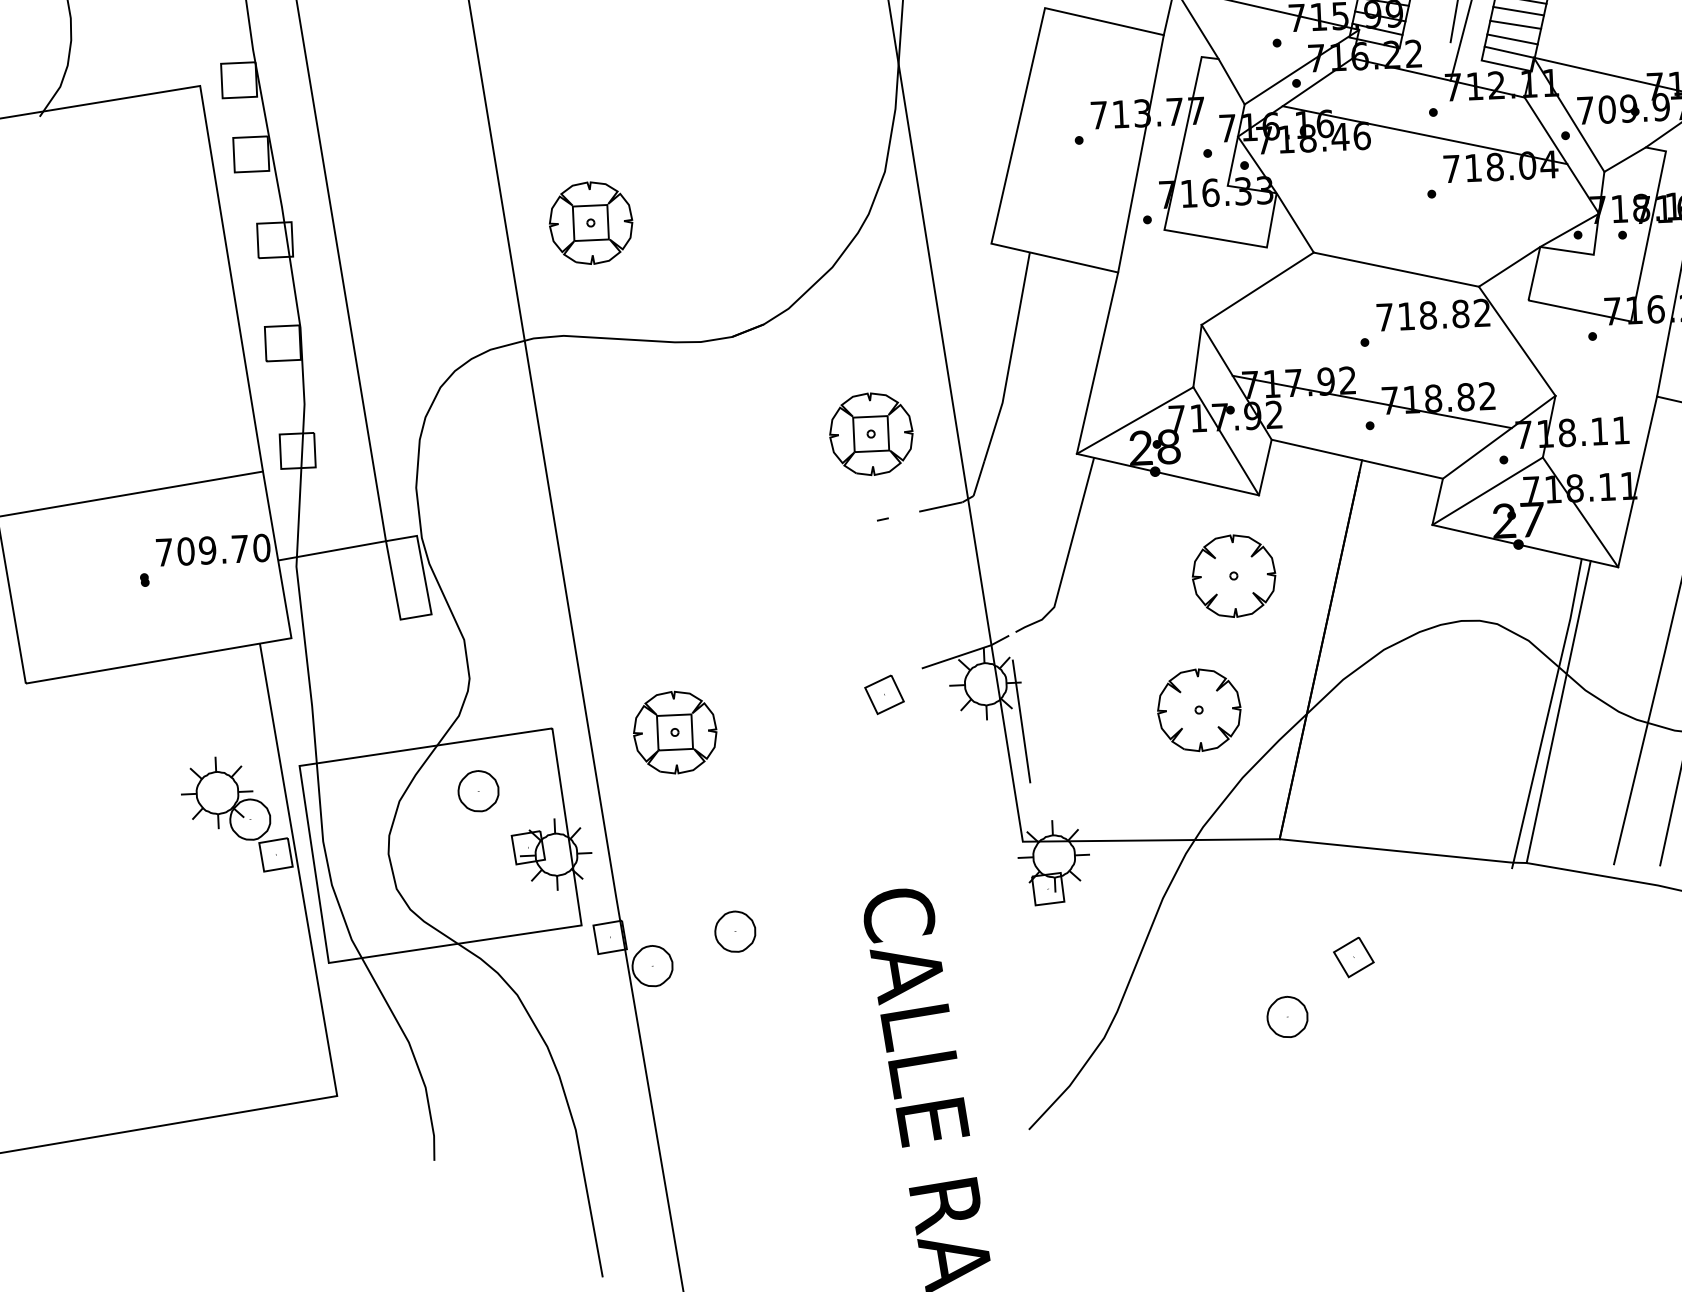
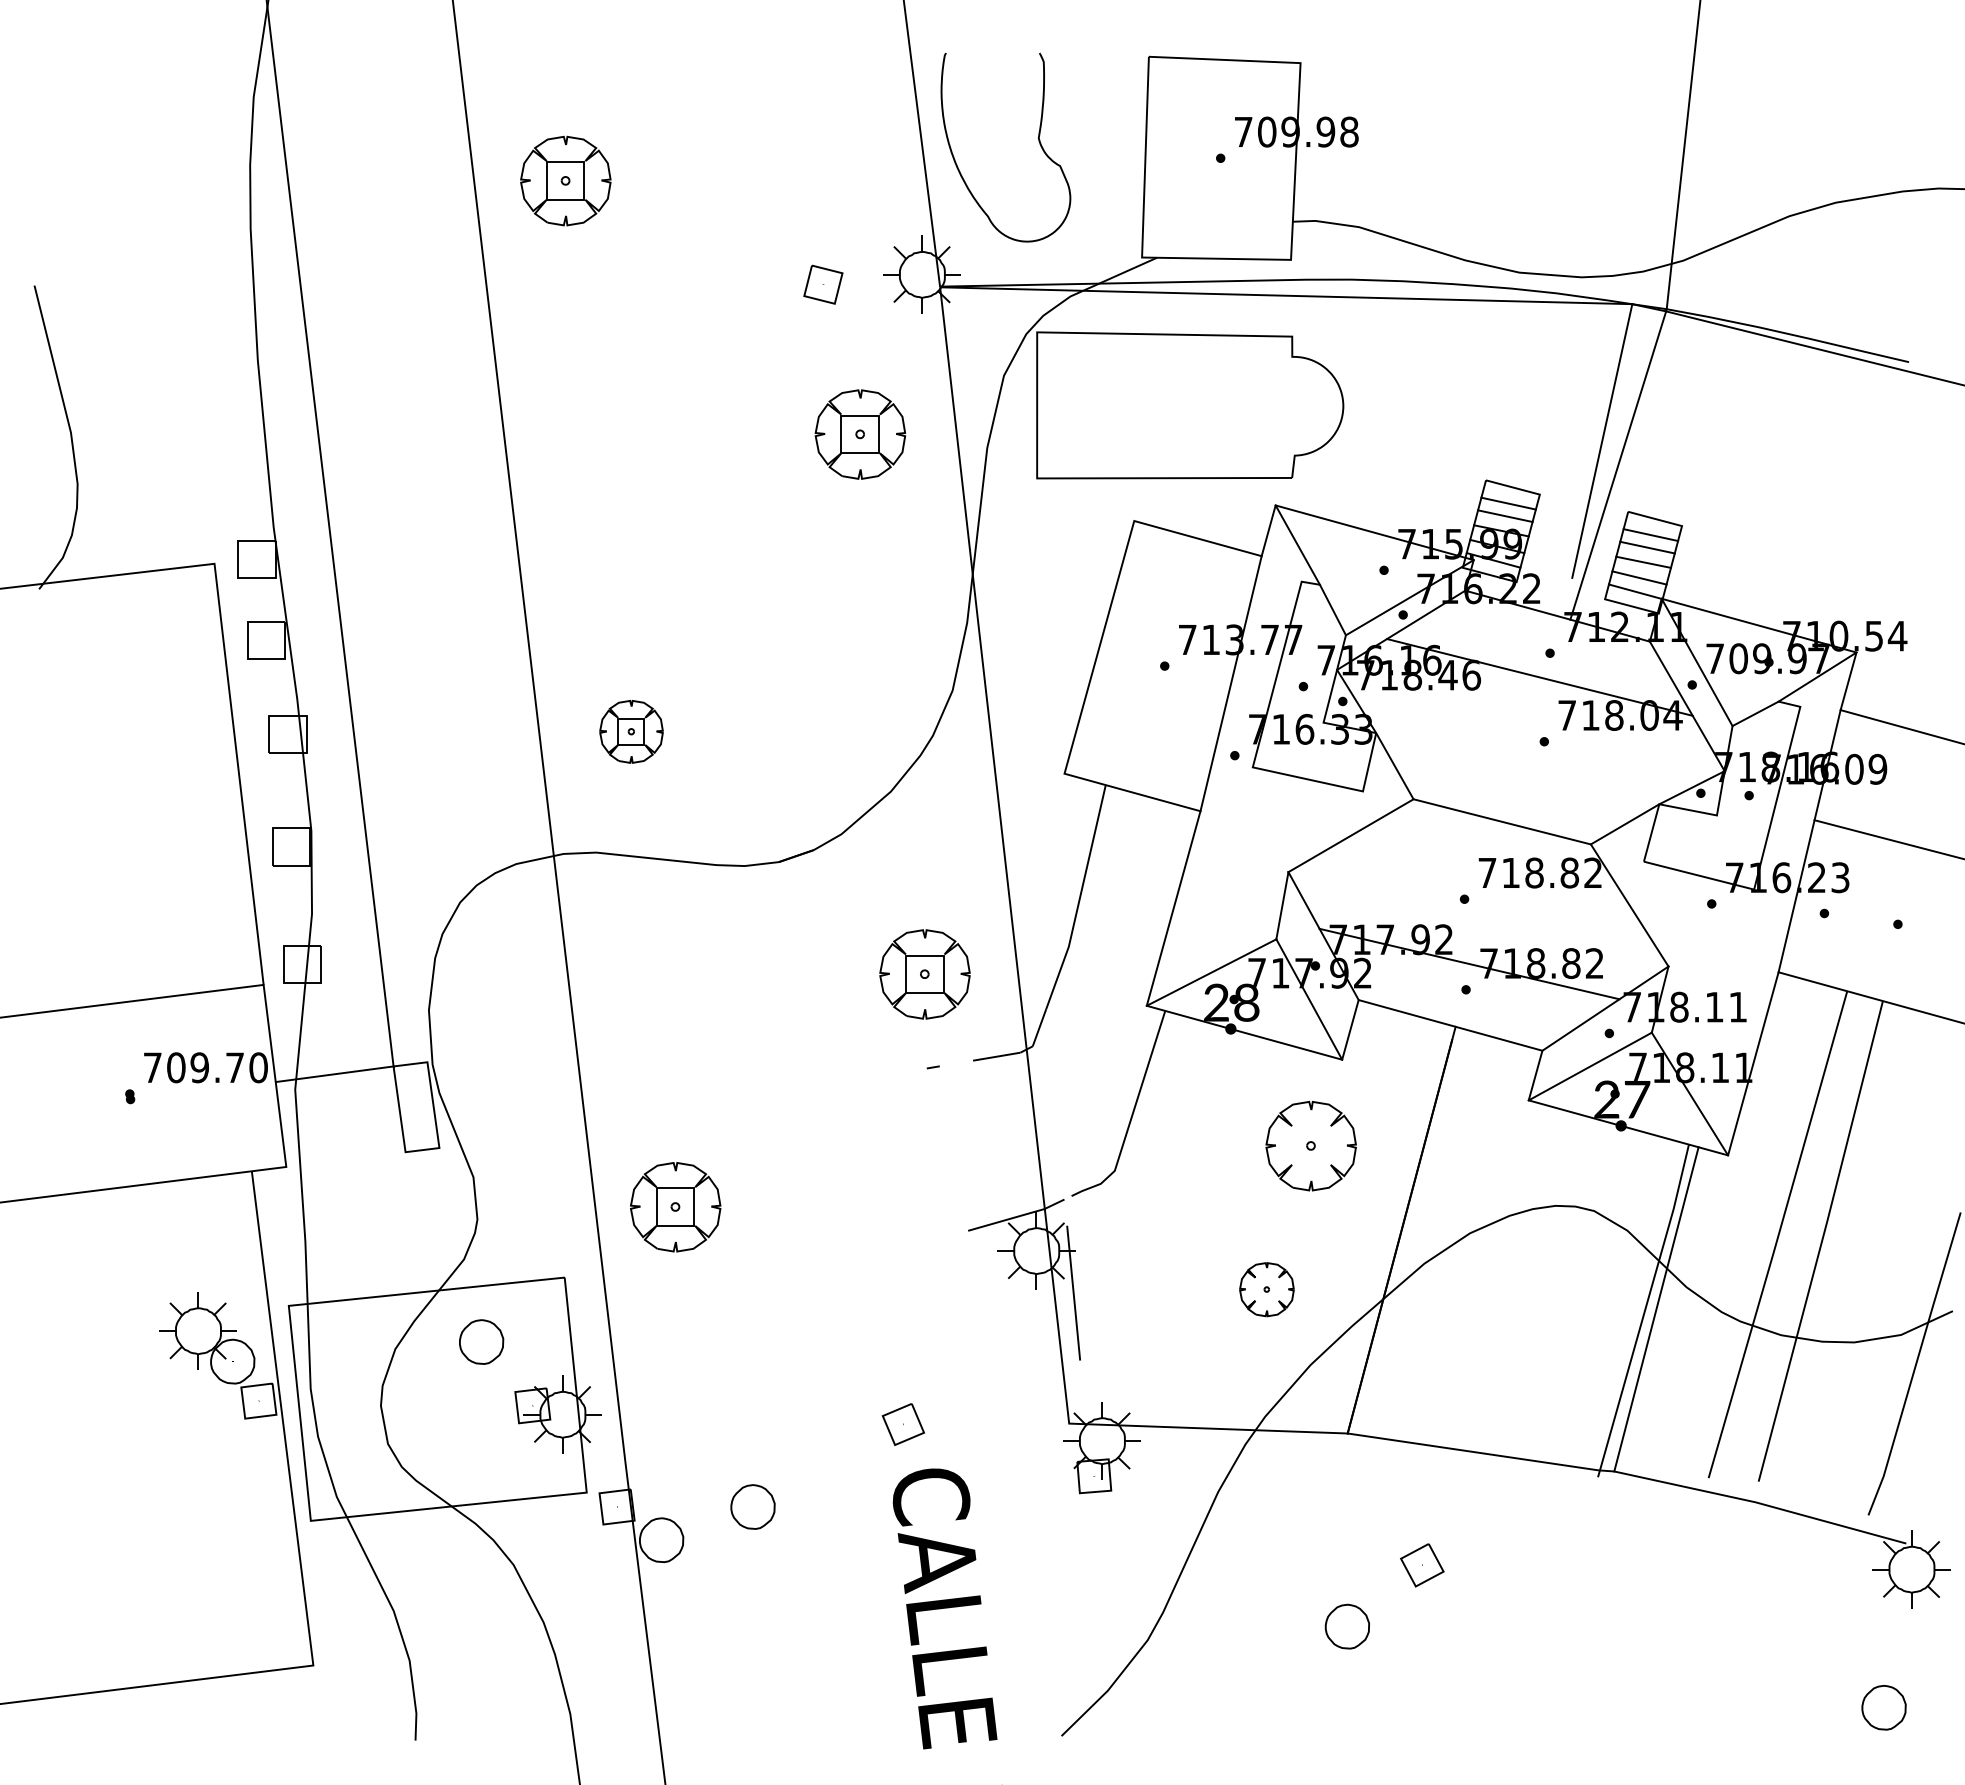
part: (591, 222) -> (631, 731), size x0.7
part: (883, 694) -> (902, 1424), moved
part: (1198, 710) -> (1266, 1289), size x0.6
part: (675, 732) -> (675, 1207), moved

